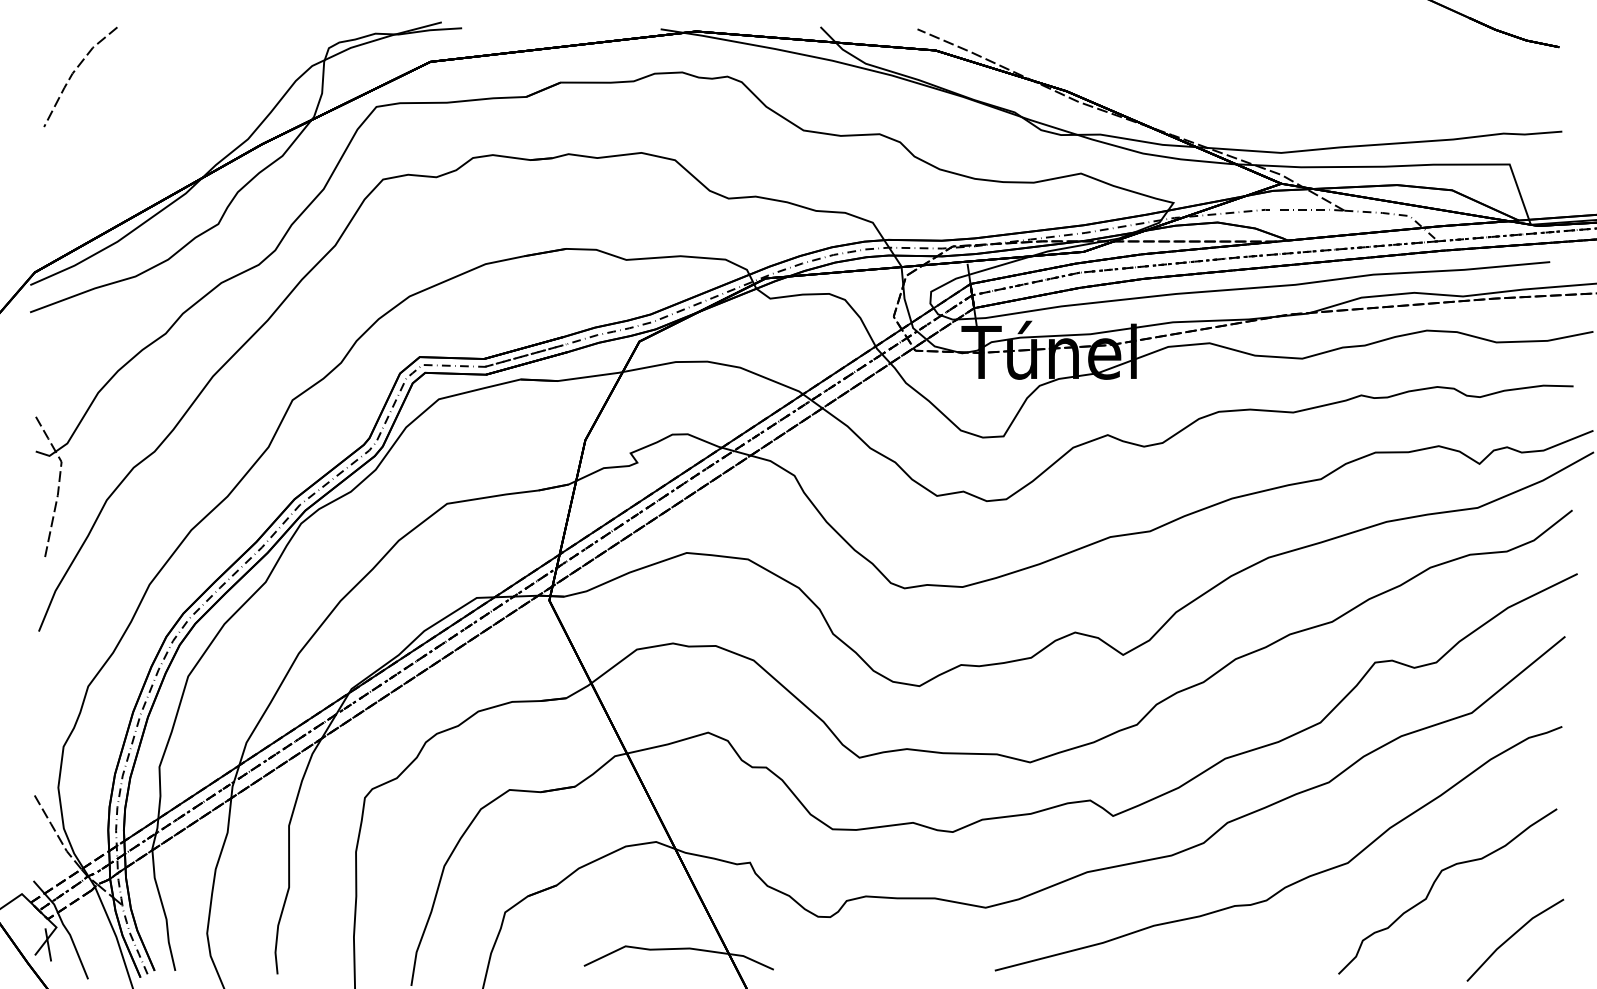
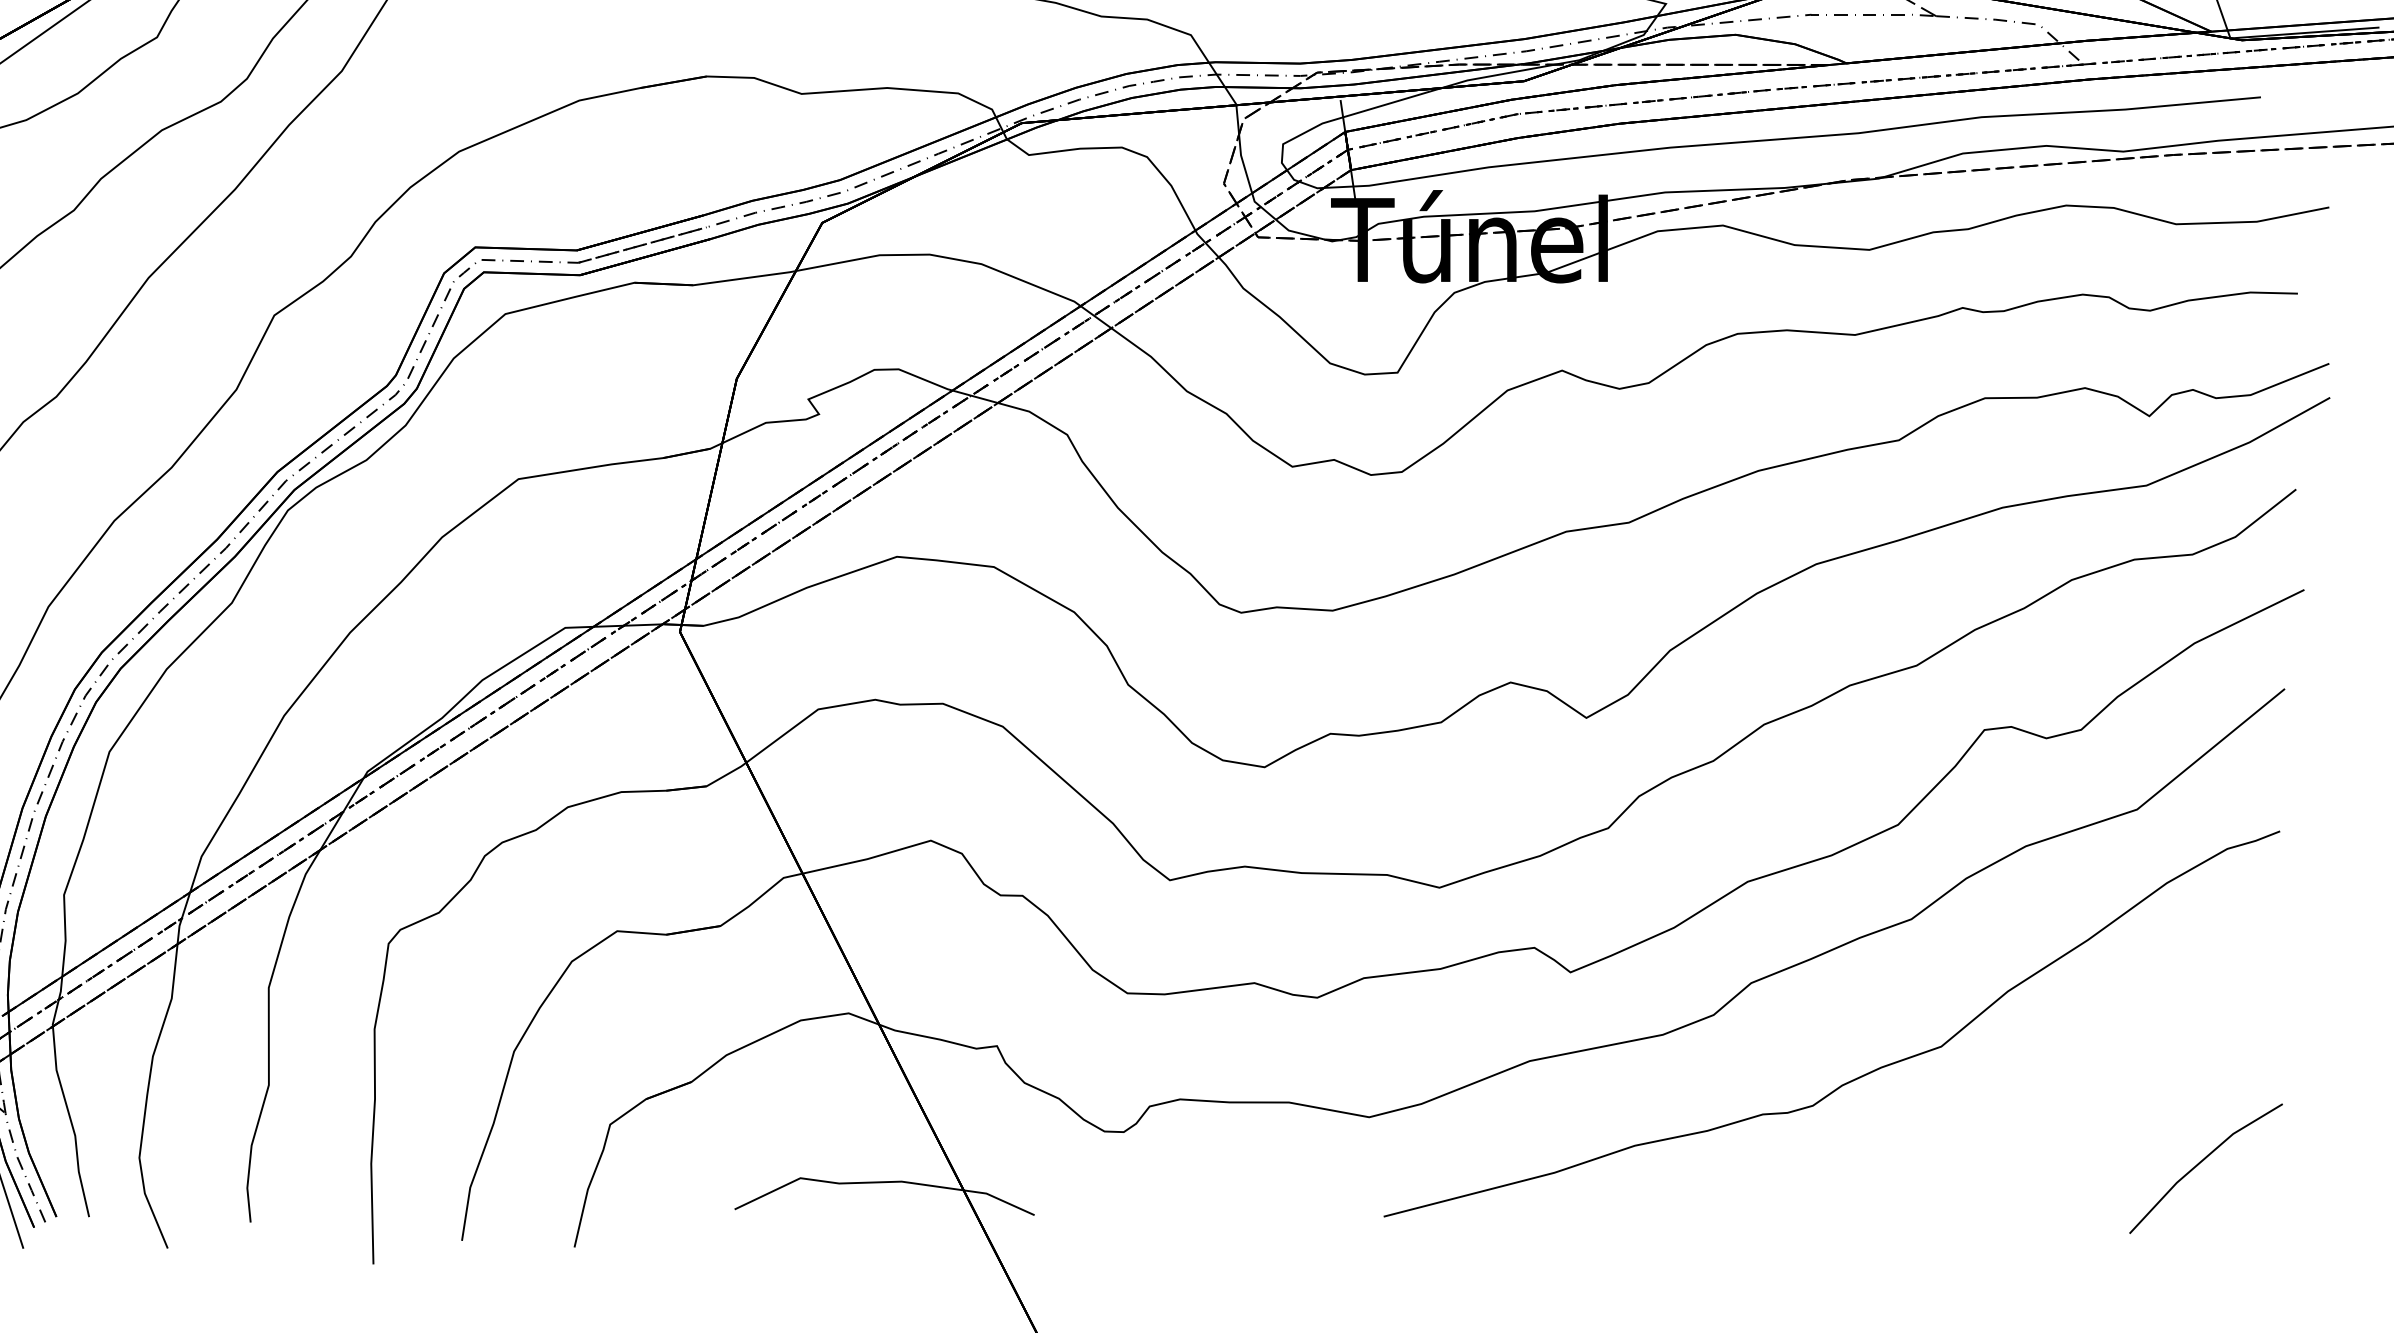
curve: (1434, 884) -> (2078, 1080), removed

